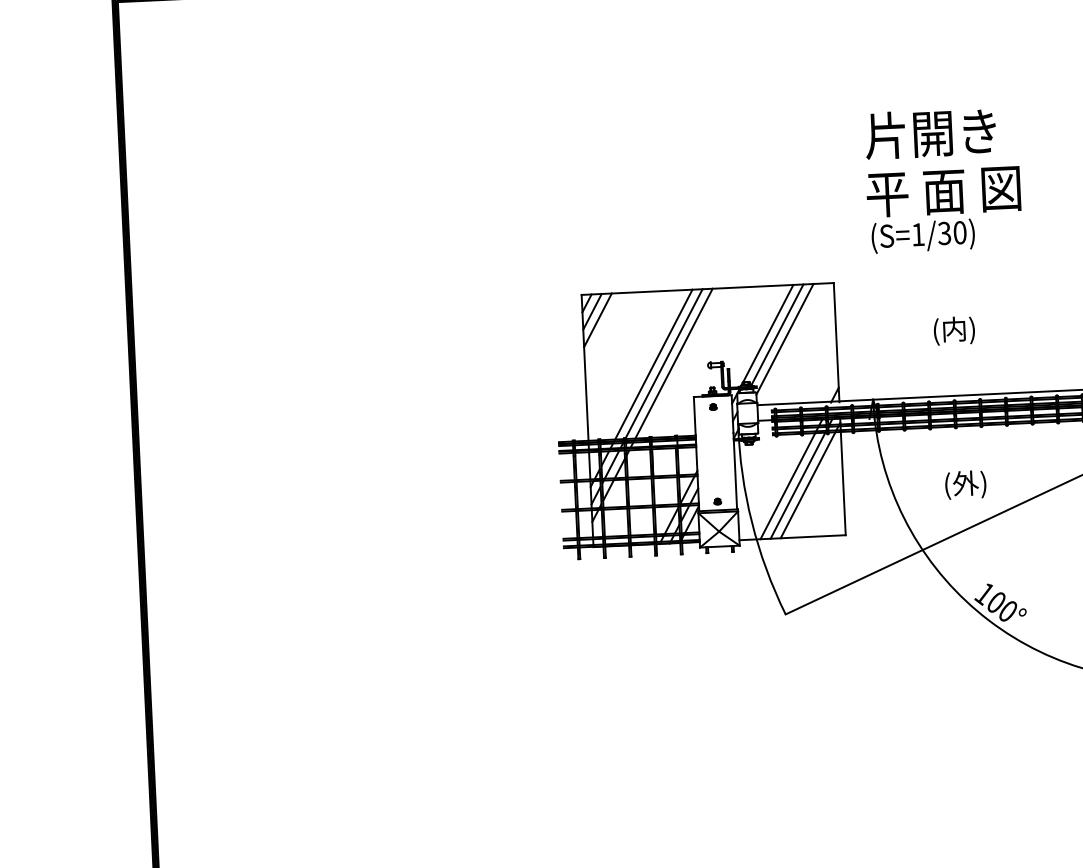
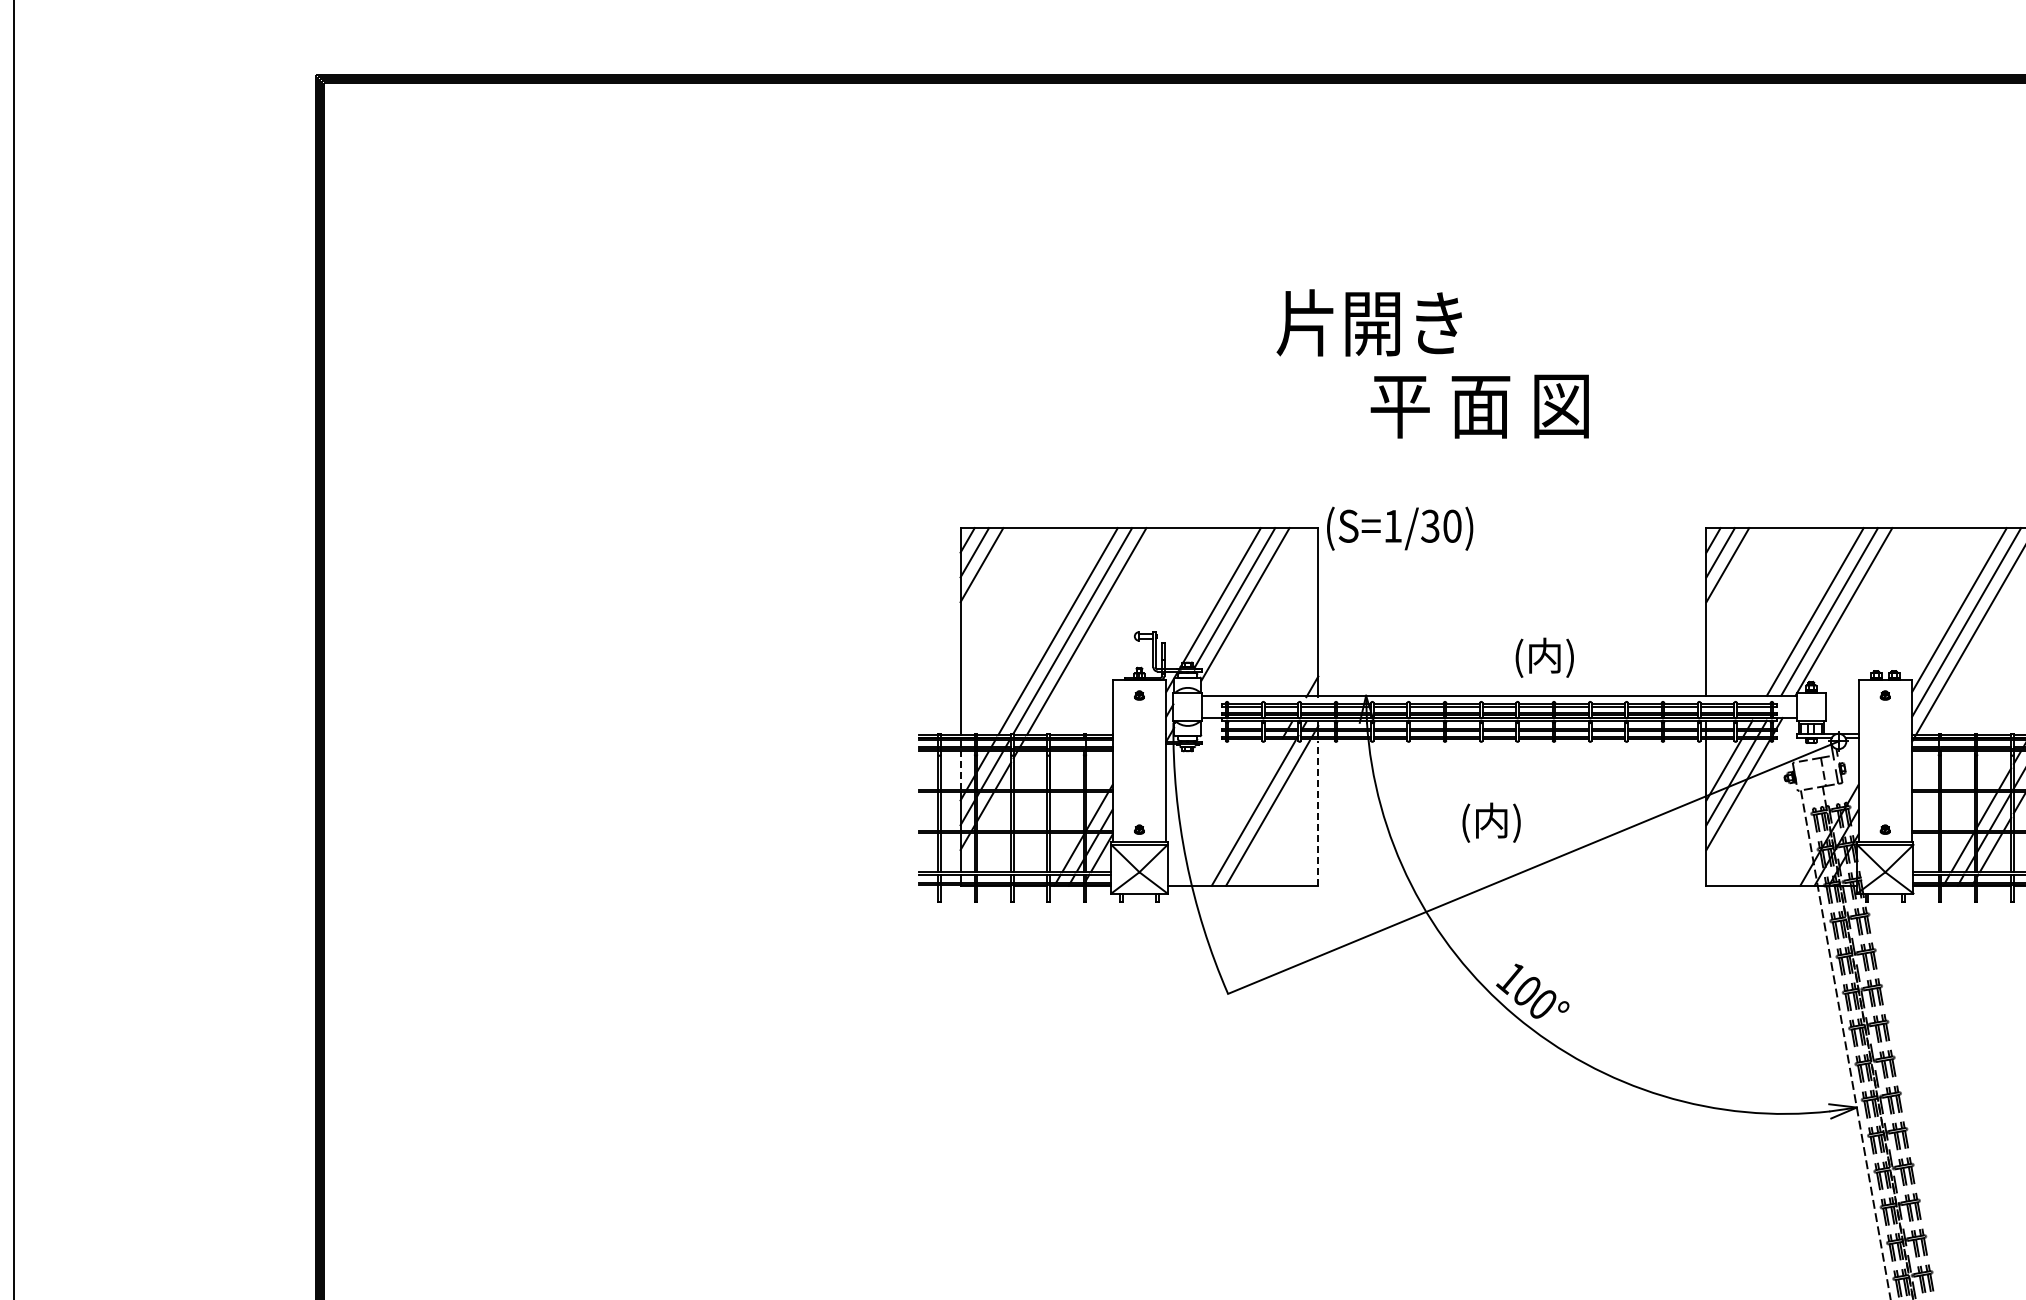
text: (930, 133) -> (1368, 322), moved
text: (923, 236) -> (1400, 528), moved
text: (954, 330) -> (1544, 657), moved
line: (589, 465) -> (960, 770), solid -> dashed
text: (965, 483) -> (1491, 820), (外) -> (内)
line: (843, 484) -> (1318, 813), solid -> dashed
line: (787, 486) -> (1239, 812), removed

